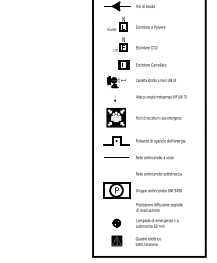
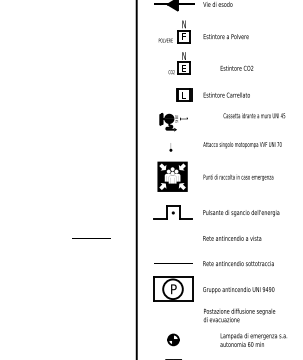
text: (146, 47) -> (236, 68), moved
text: (155, 79) -> (253, 114), moved
line: (116, 157) -> (91, 238), moved
text: (157, 223) -> (253, 340), moved

